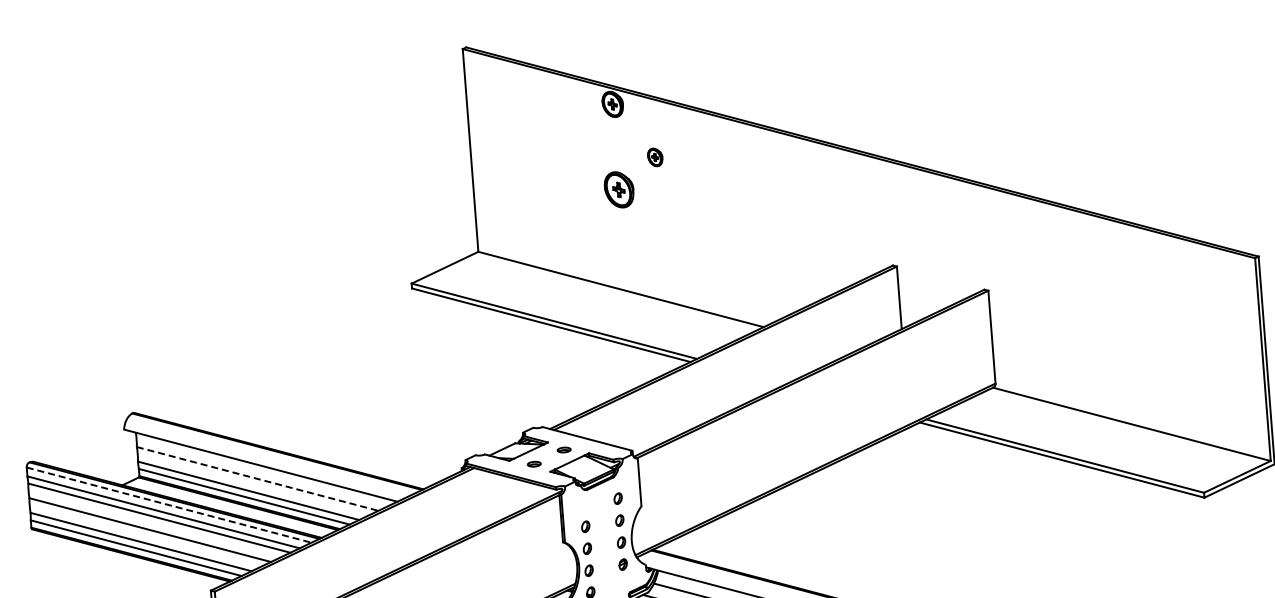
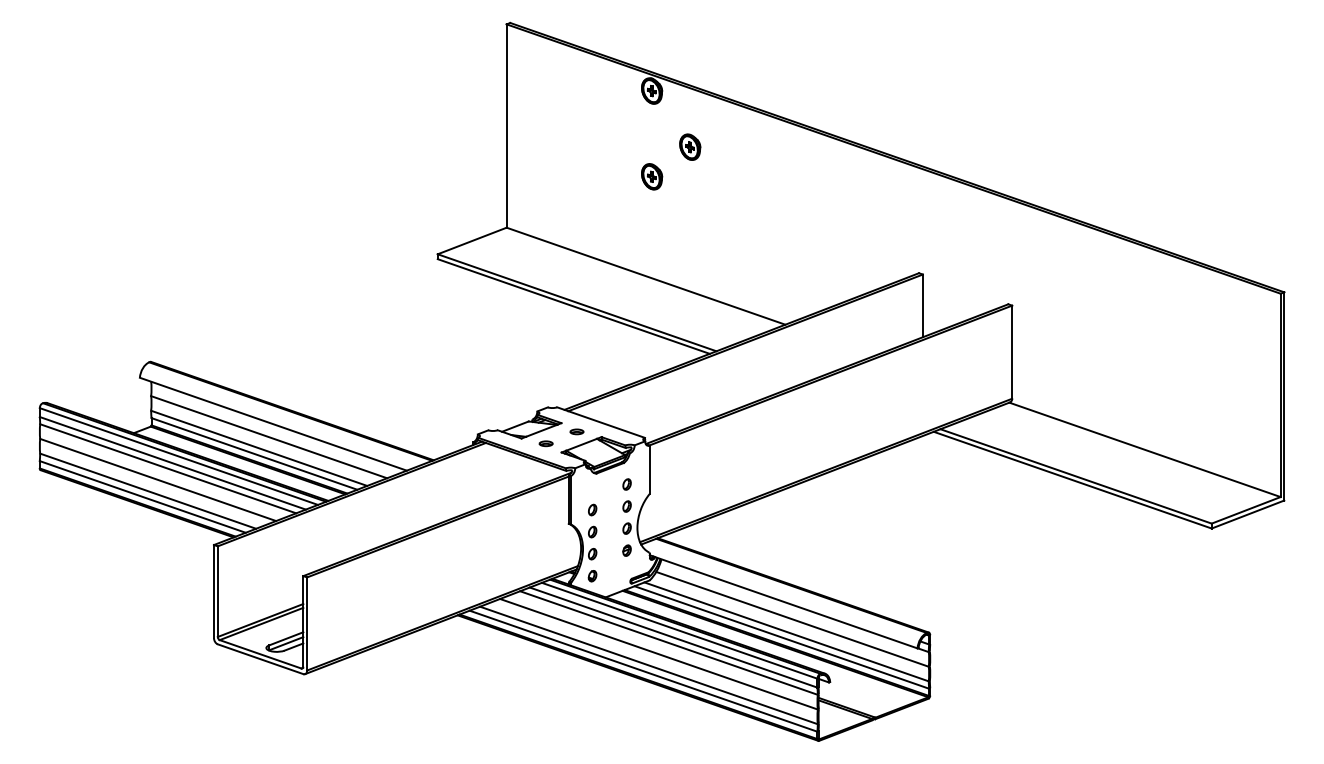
part: (655, 156) -> (690, 146), size x1.43
part: (619, 189) -> (652, 176), size x0.71
line: (258, 479) -> (269, 437), dashed -> solid
line: (169, 505) -> (179, 456), dashed -> solid

